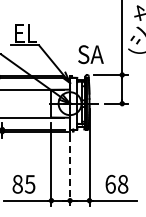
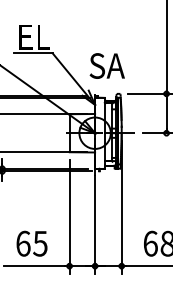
text: (90, 54) -> (106, 65), moved
line: (70, 170) -> (95, 224), dashed -> solid
text: (17, 183) -> (23, 242), 85 -> 65

